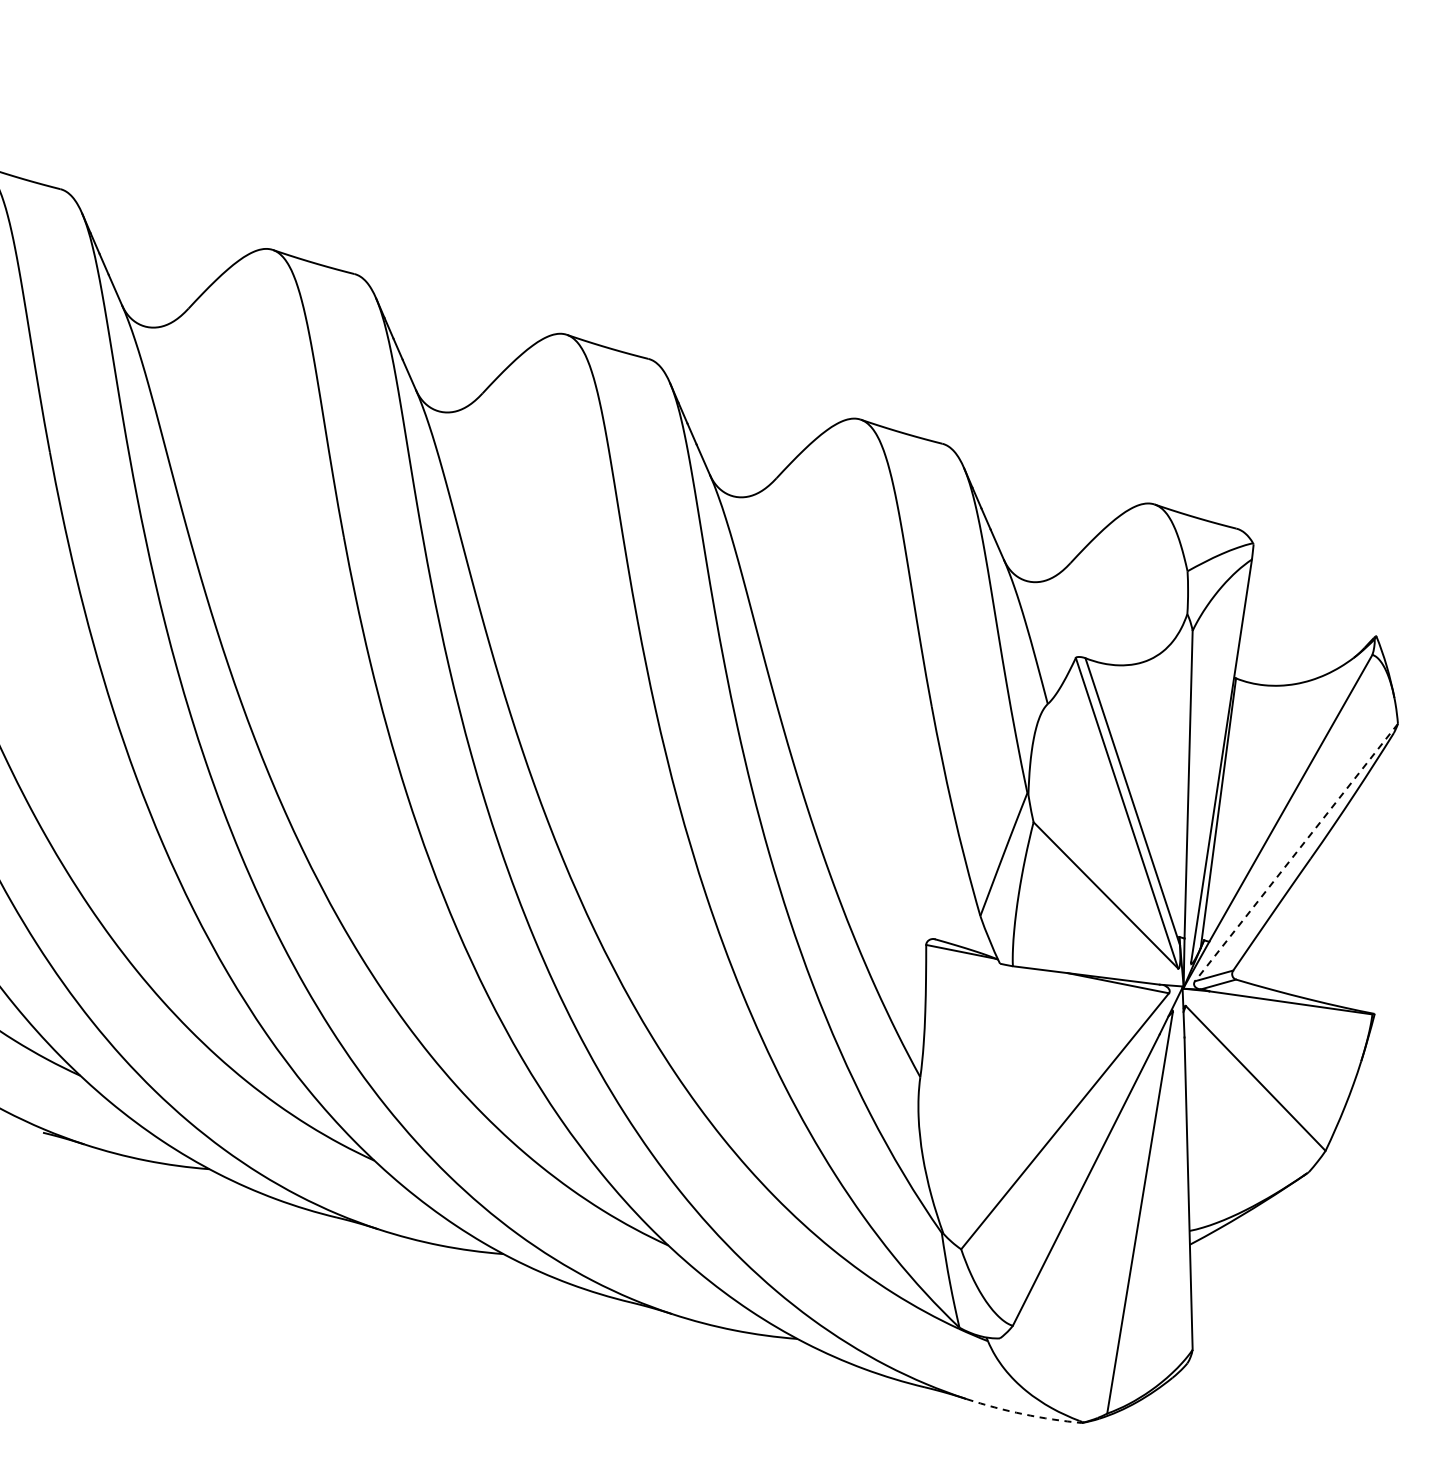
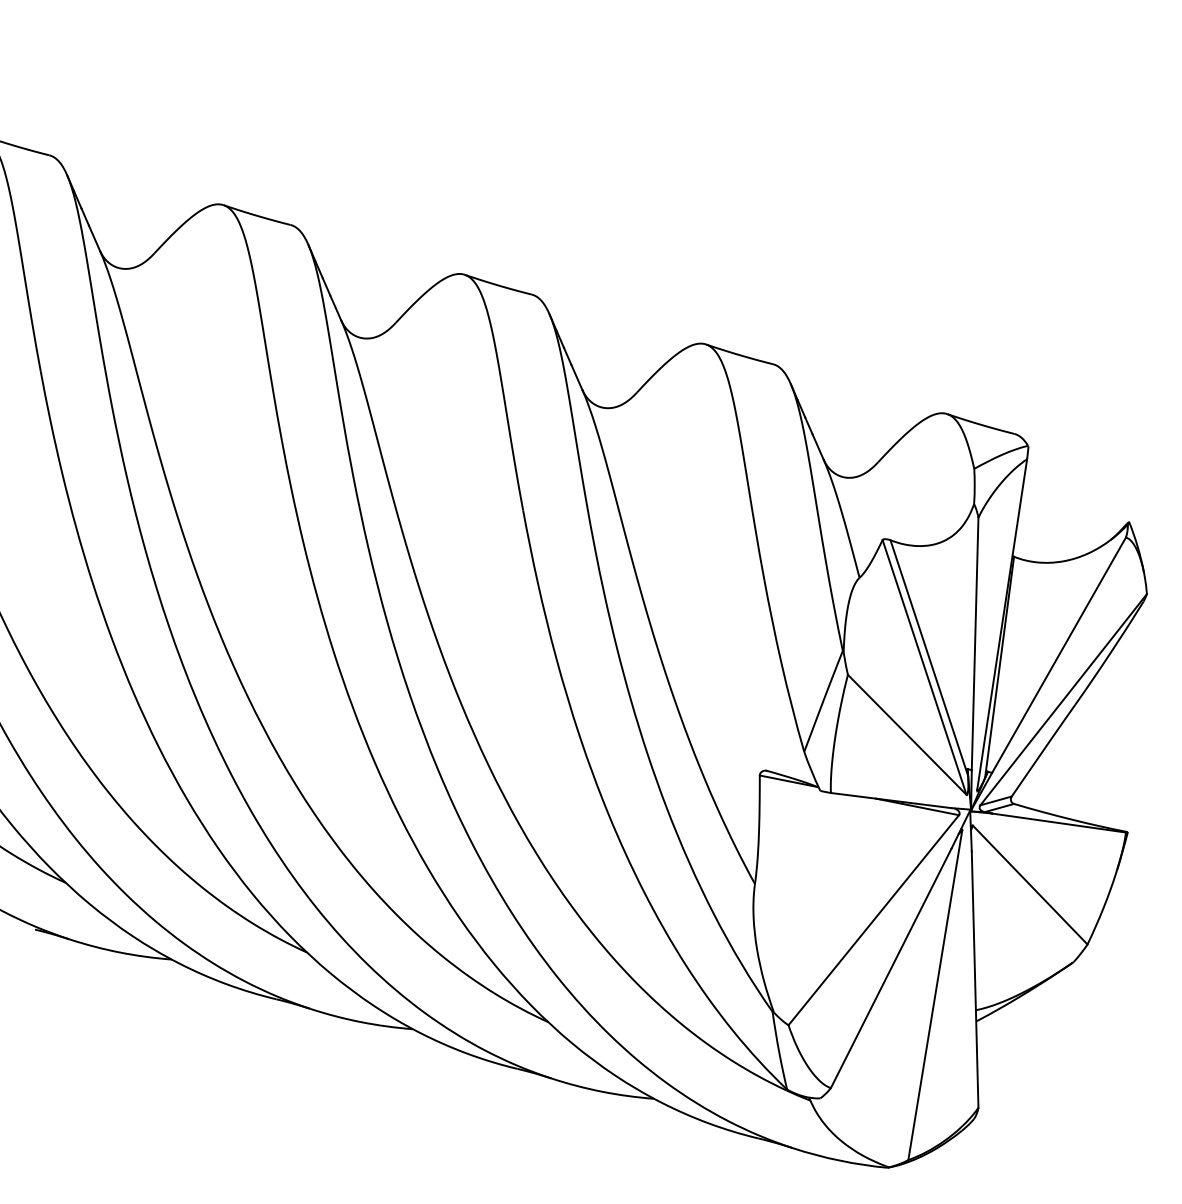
line: (1296, 852) -> (1063, 699), dashed -> solid
arc: (1023, 1414) -> (839, 1160), dashed -> solid

